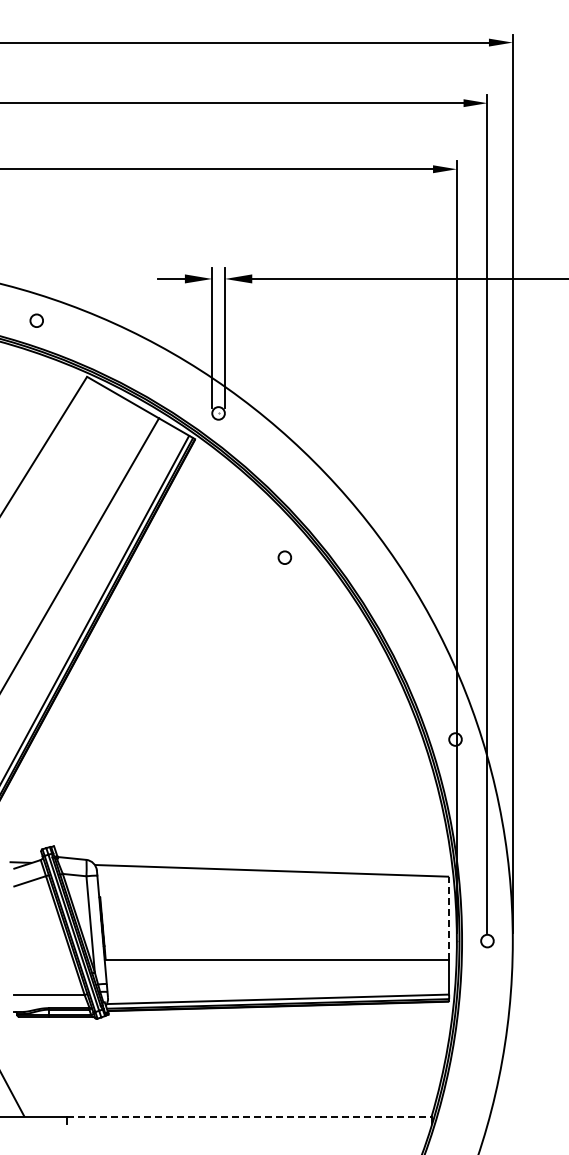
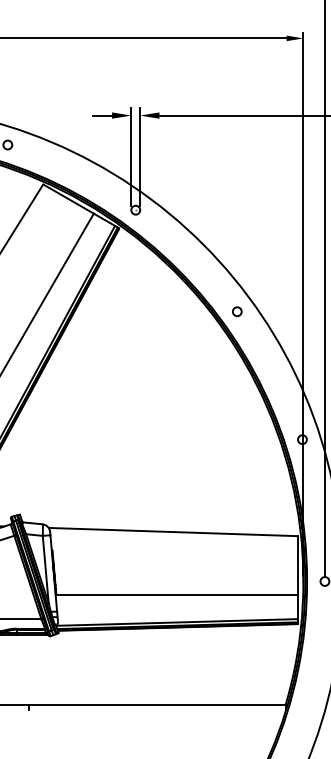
circle: (284, 557) -> (237, 311), moved
line: (449, 918) -> (298, 565), dashed -> solid
line: (249, 1117) -> (157, 705), dashed -> solid

